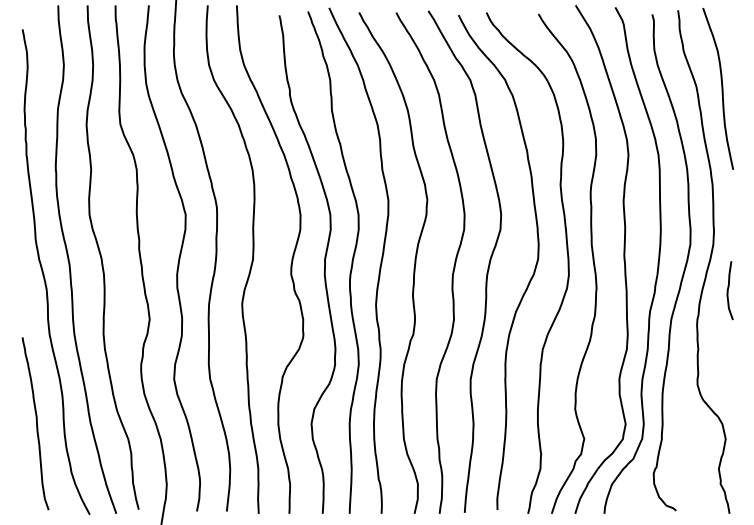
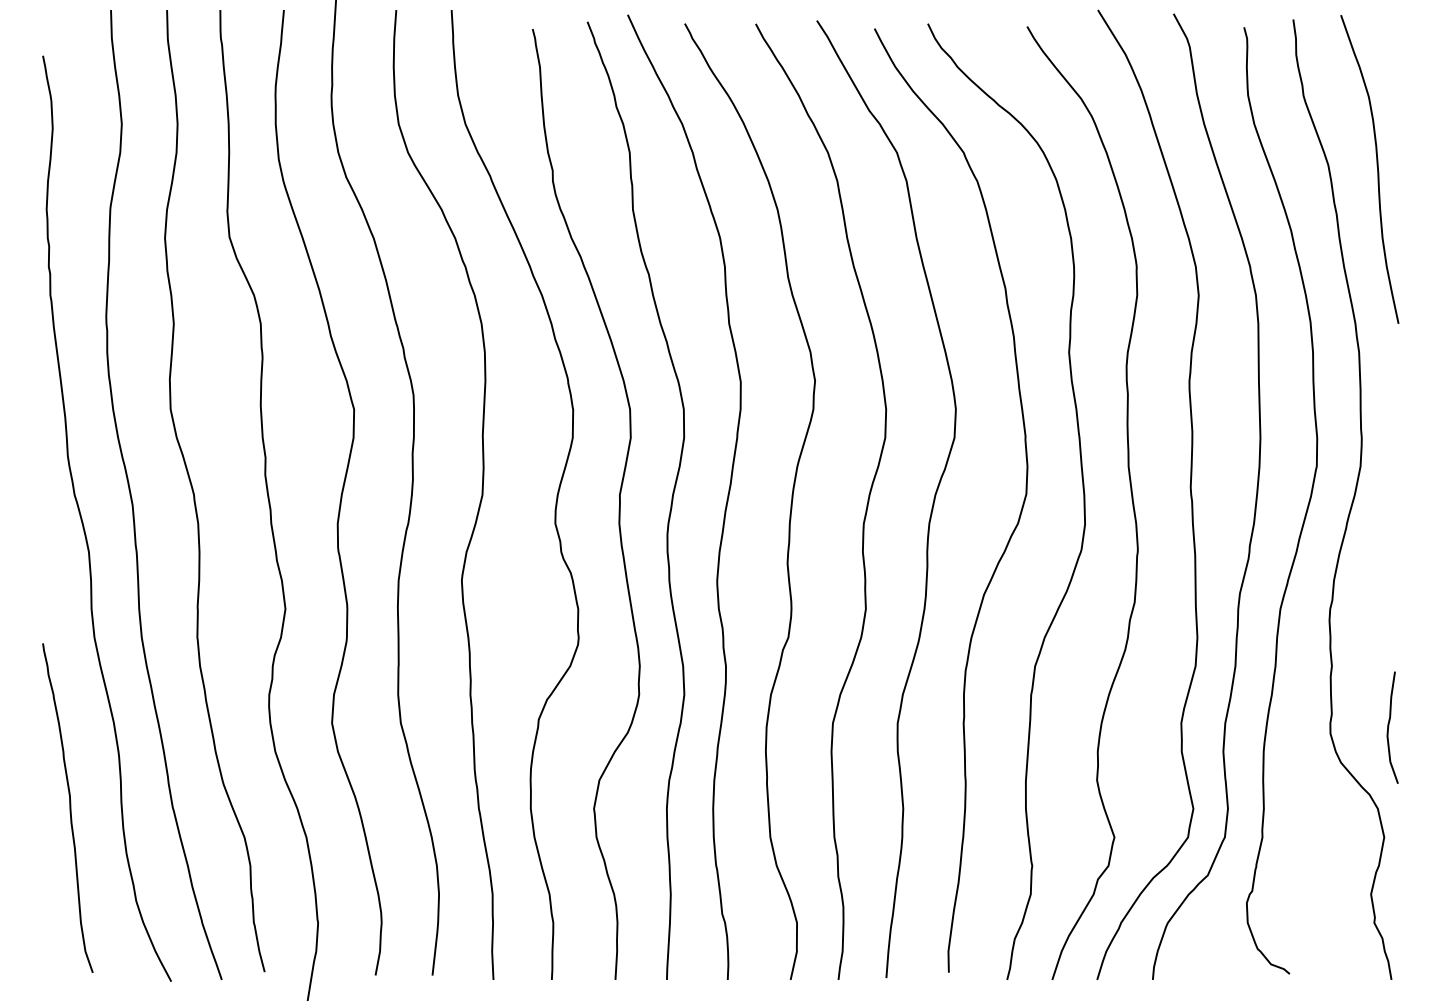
curve: (728, 290) -> (1389, 727), moved

